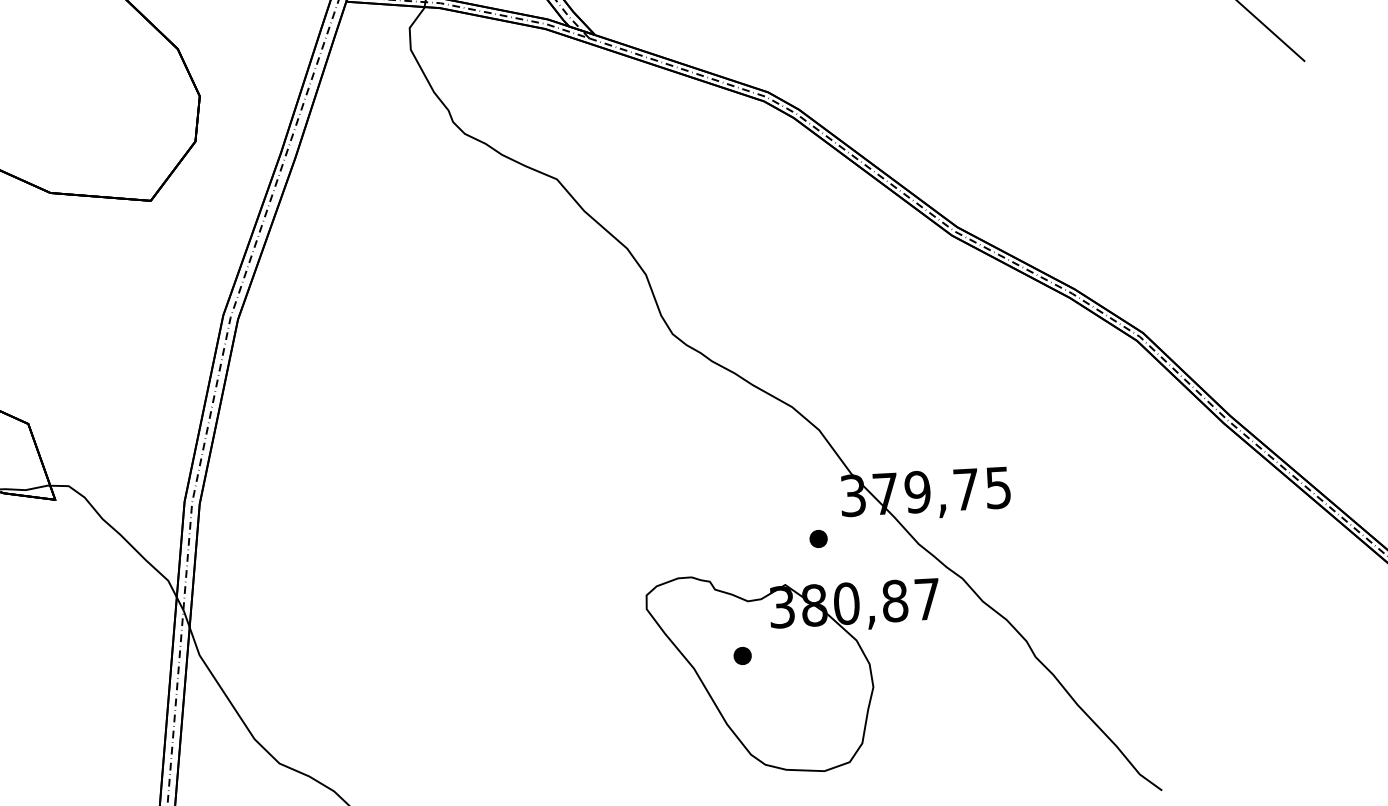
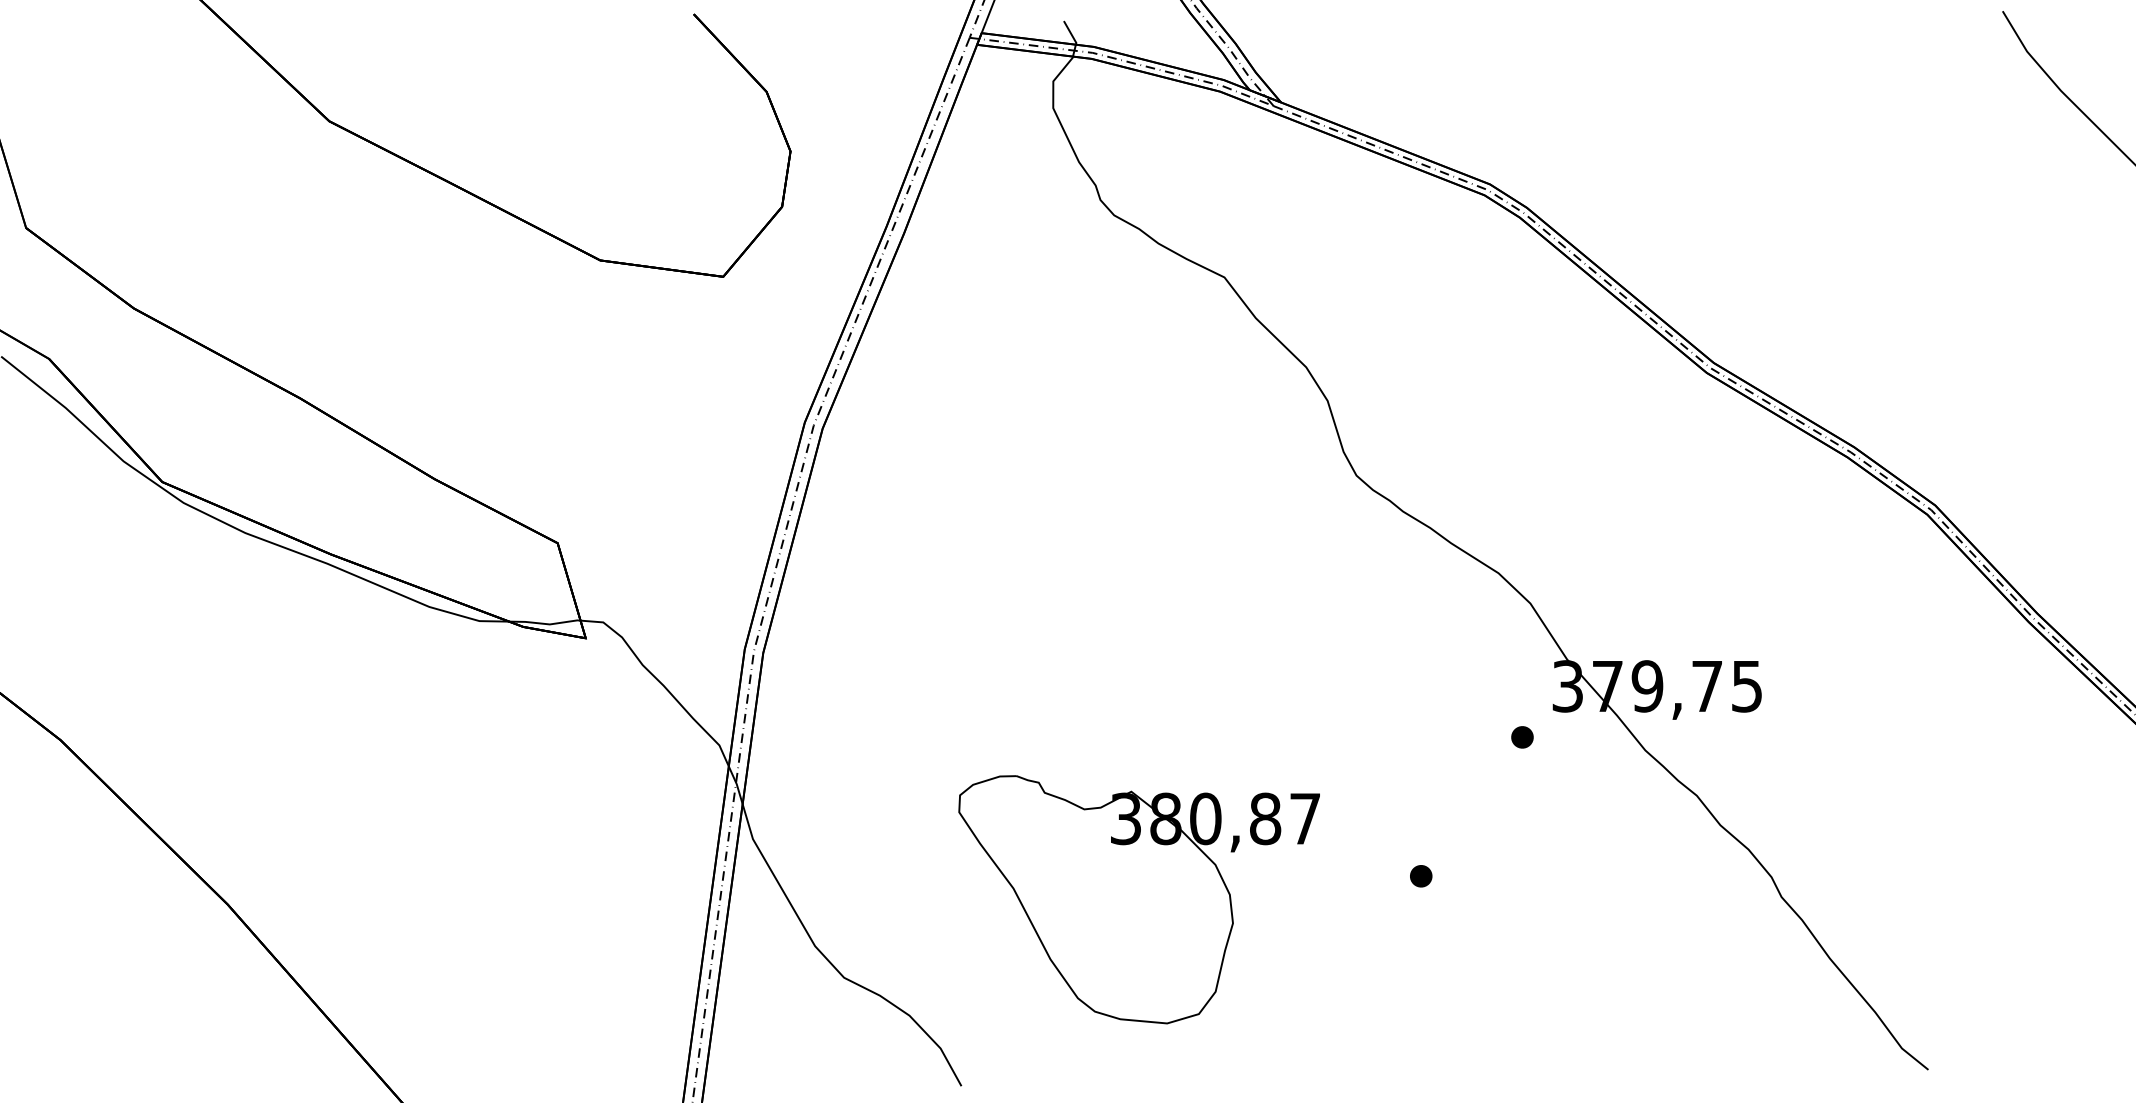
part: (795, 671) -> (1138, 899), moved

